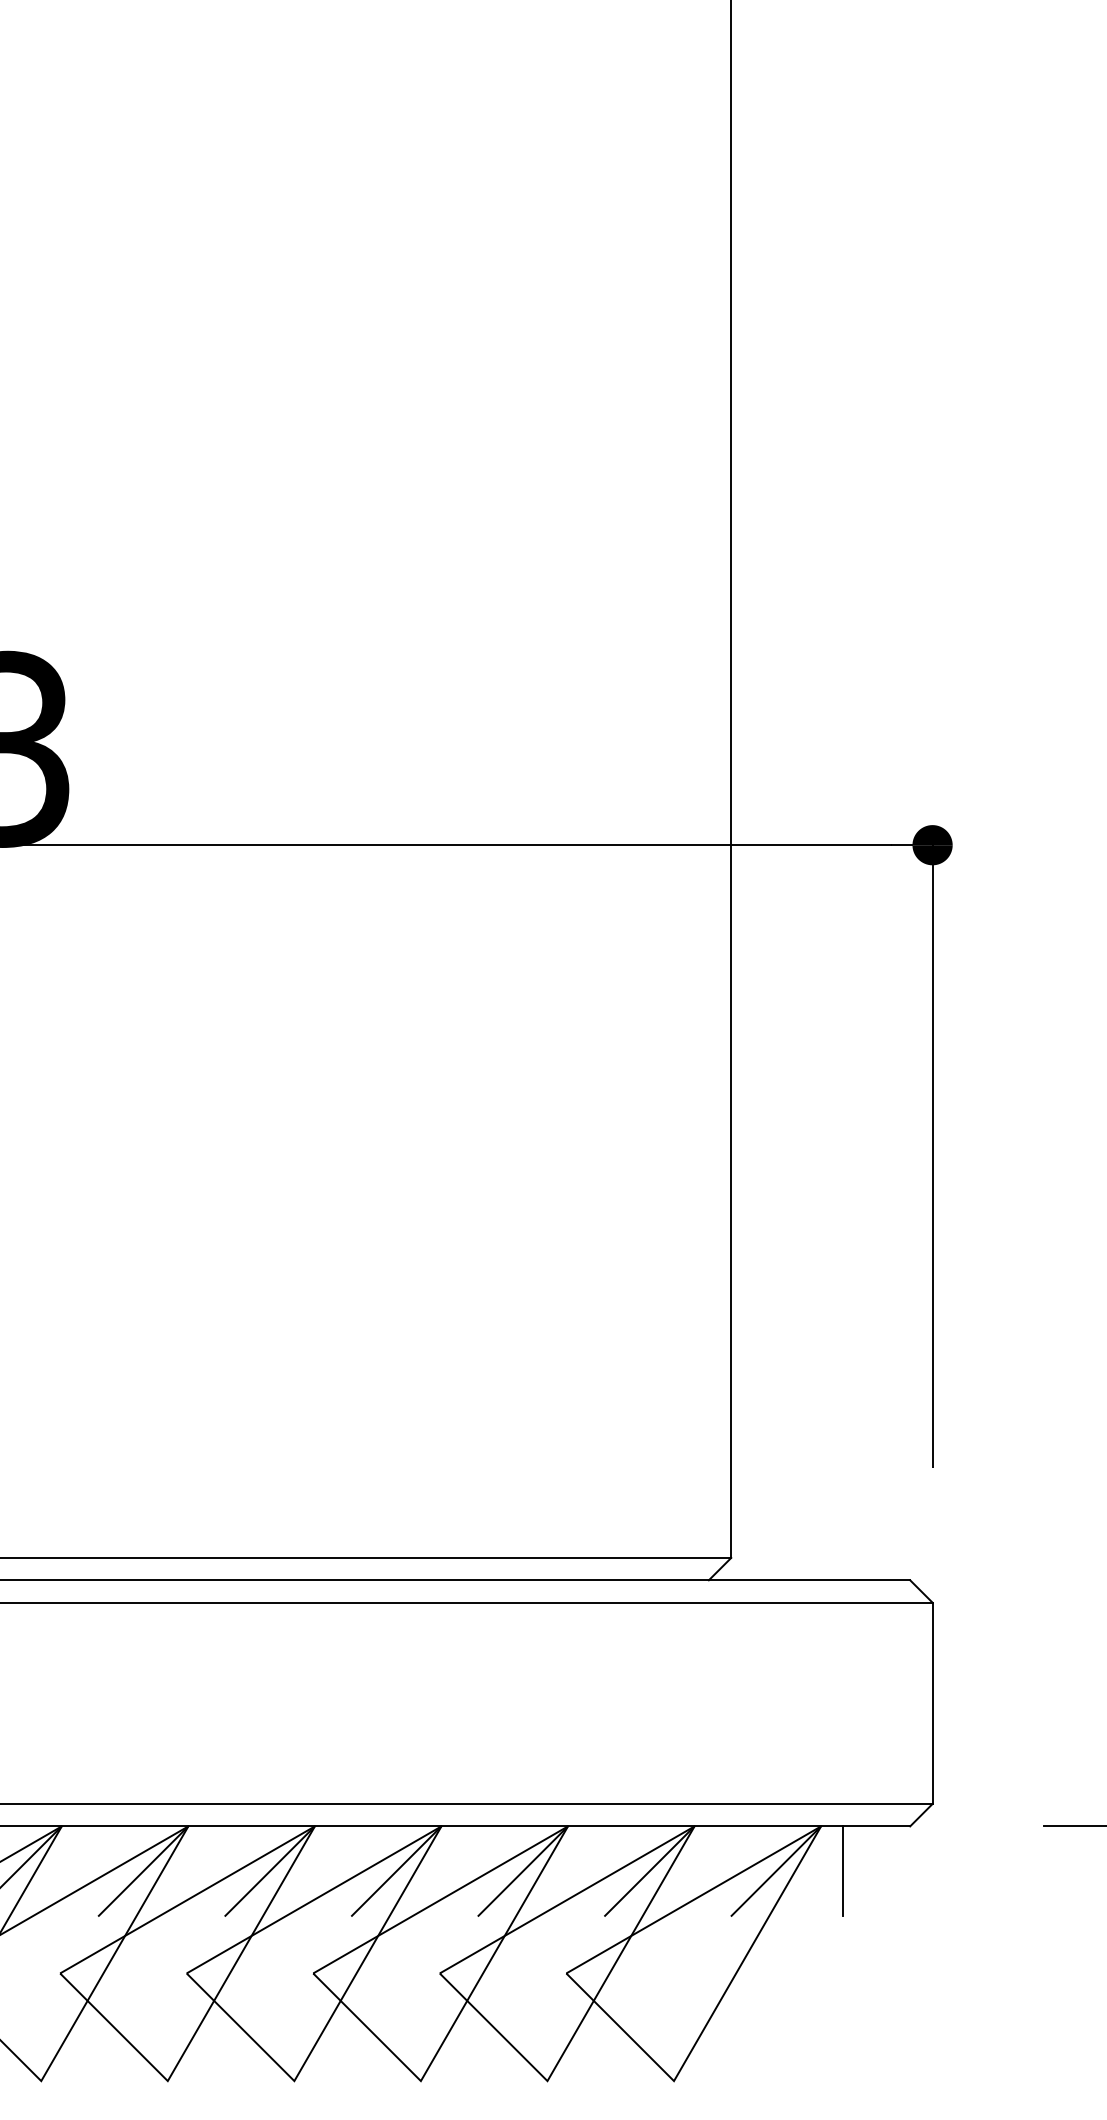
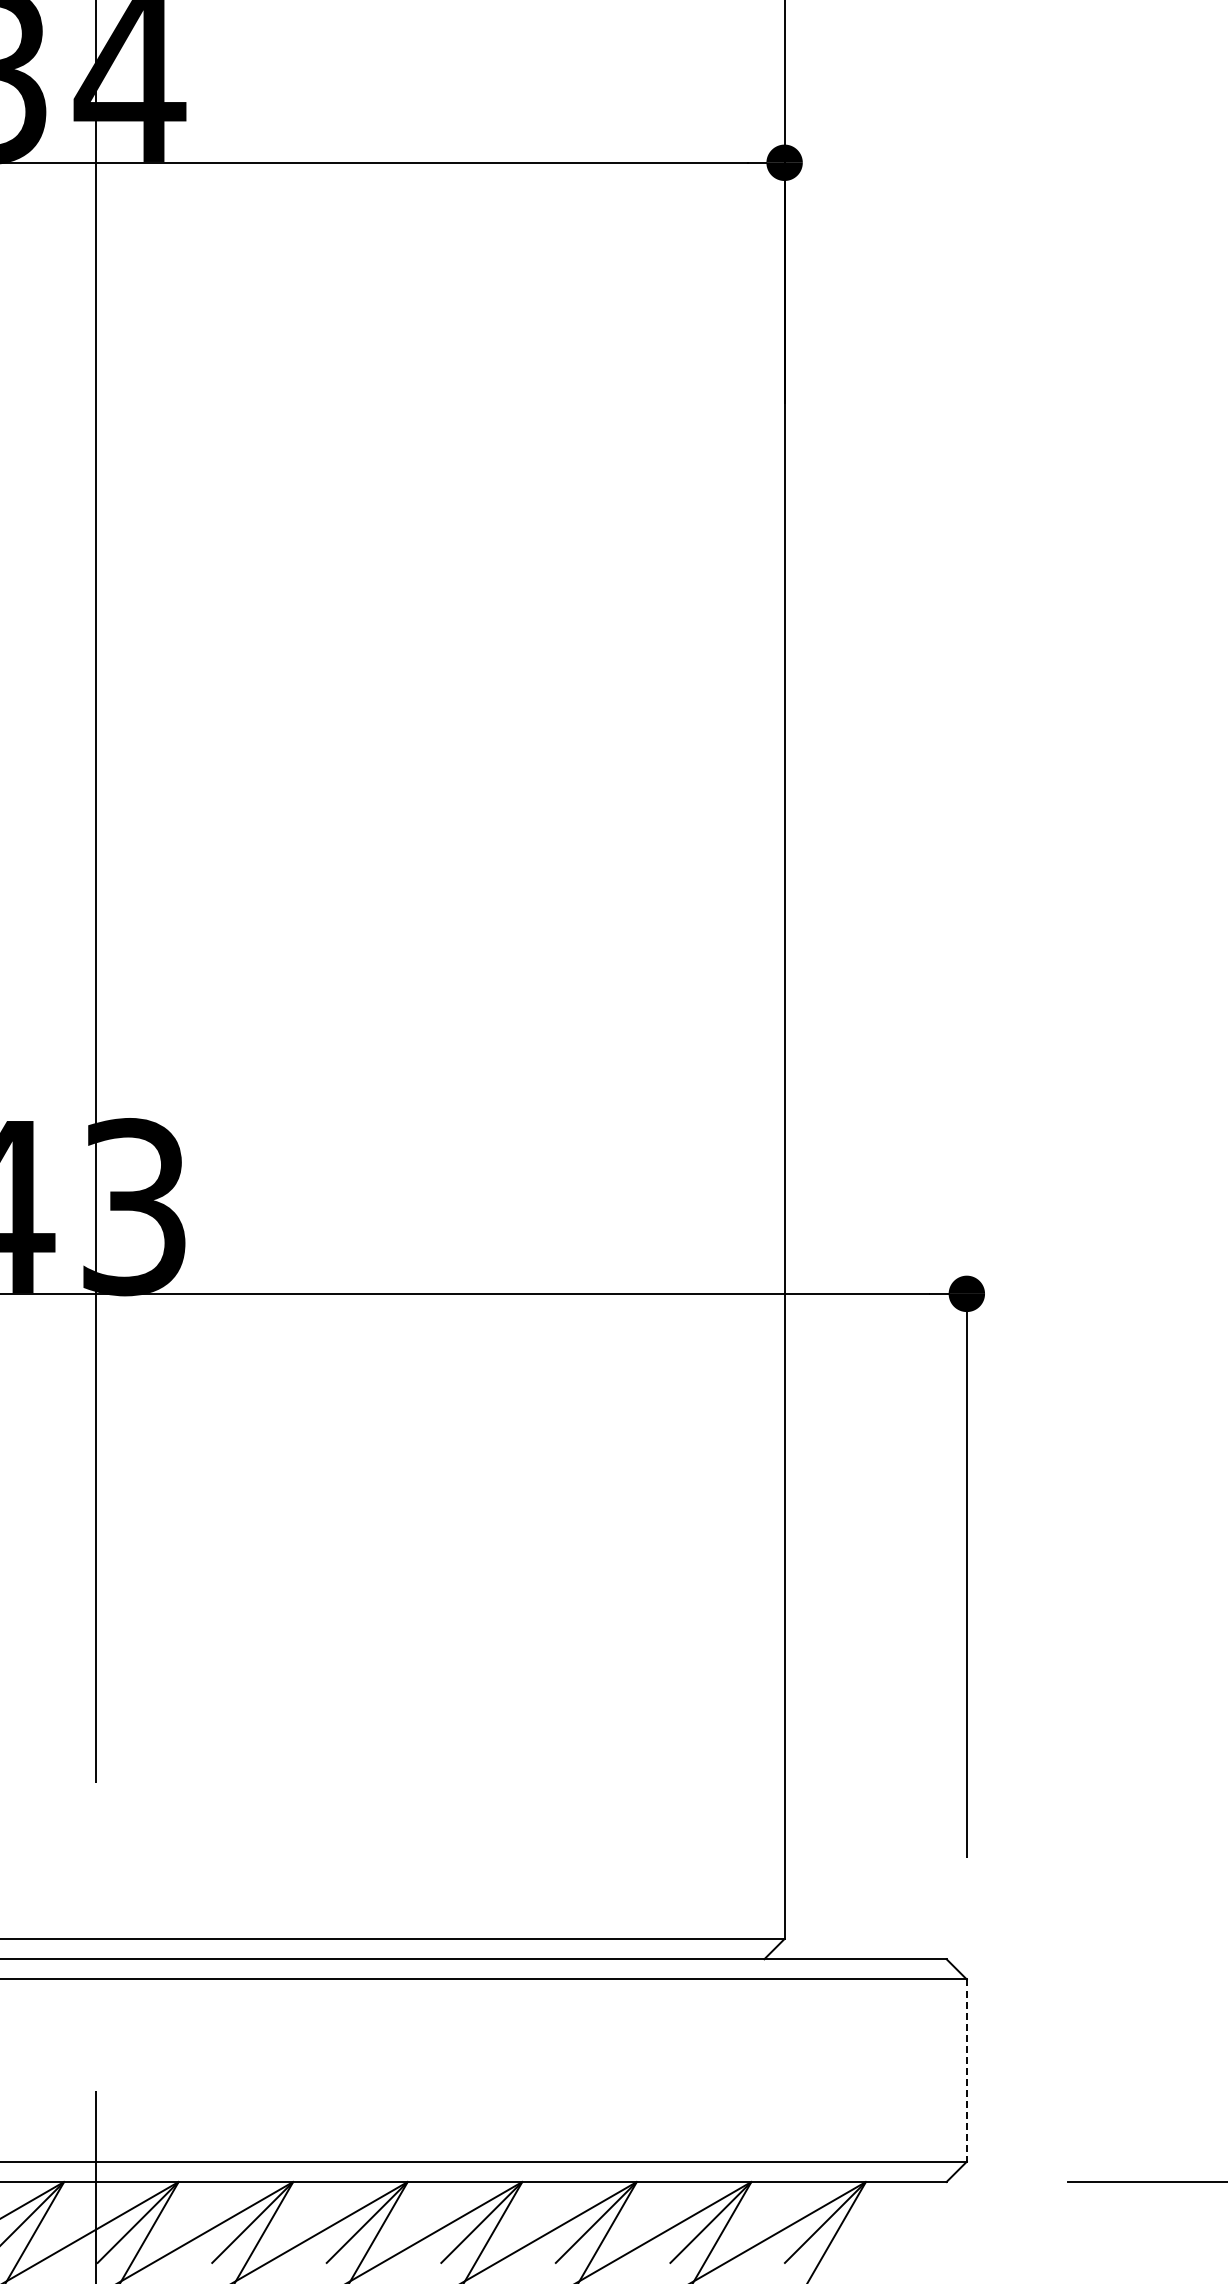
line: (932, 1704) -> (966, 2071), solid -> dashed
line: (842, 1870) -> (885, 2221), removed

